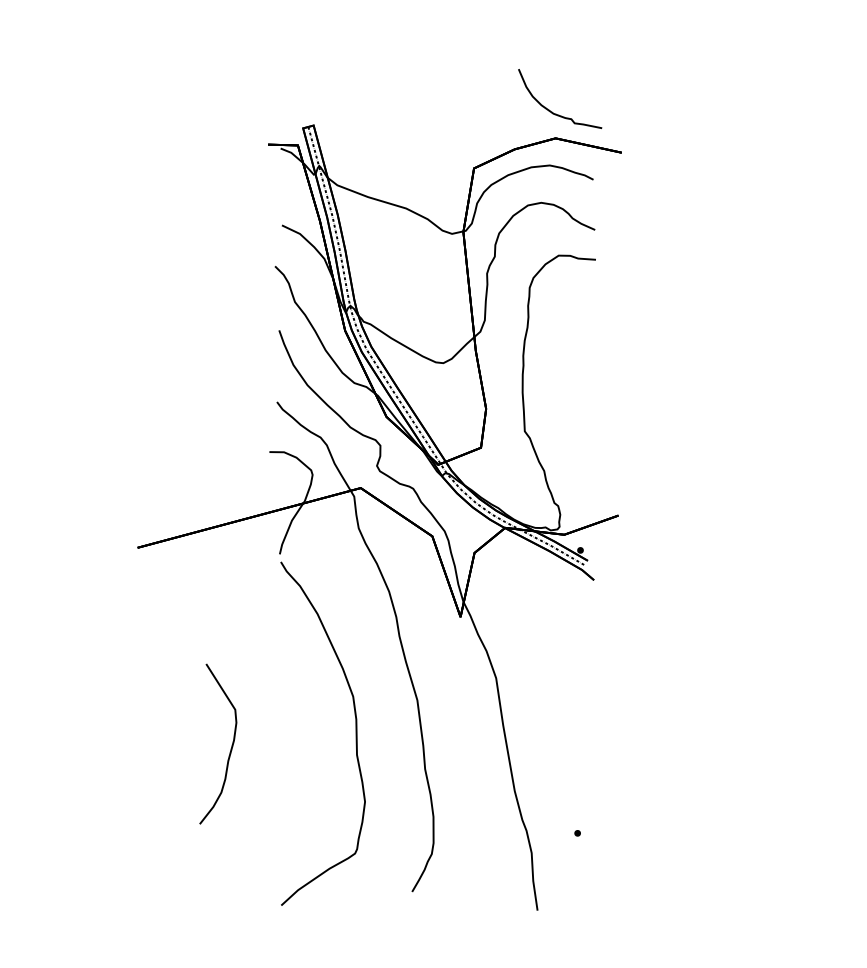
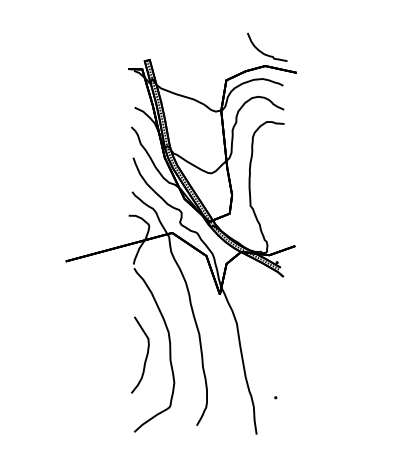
curve: (229, 749) -> (145, 357), moved

